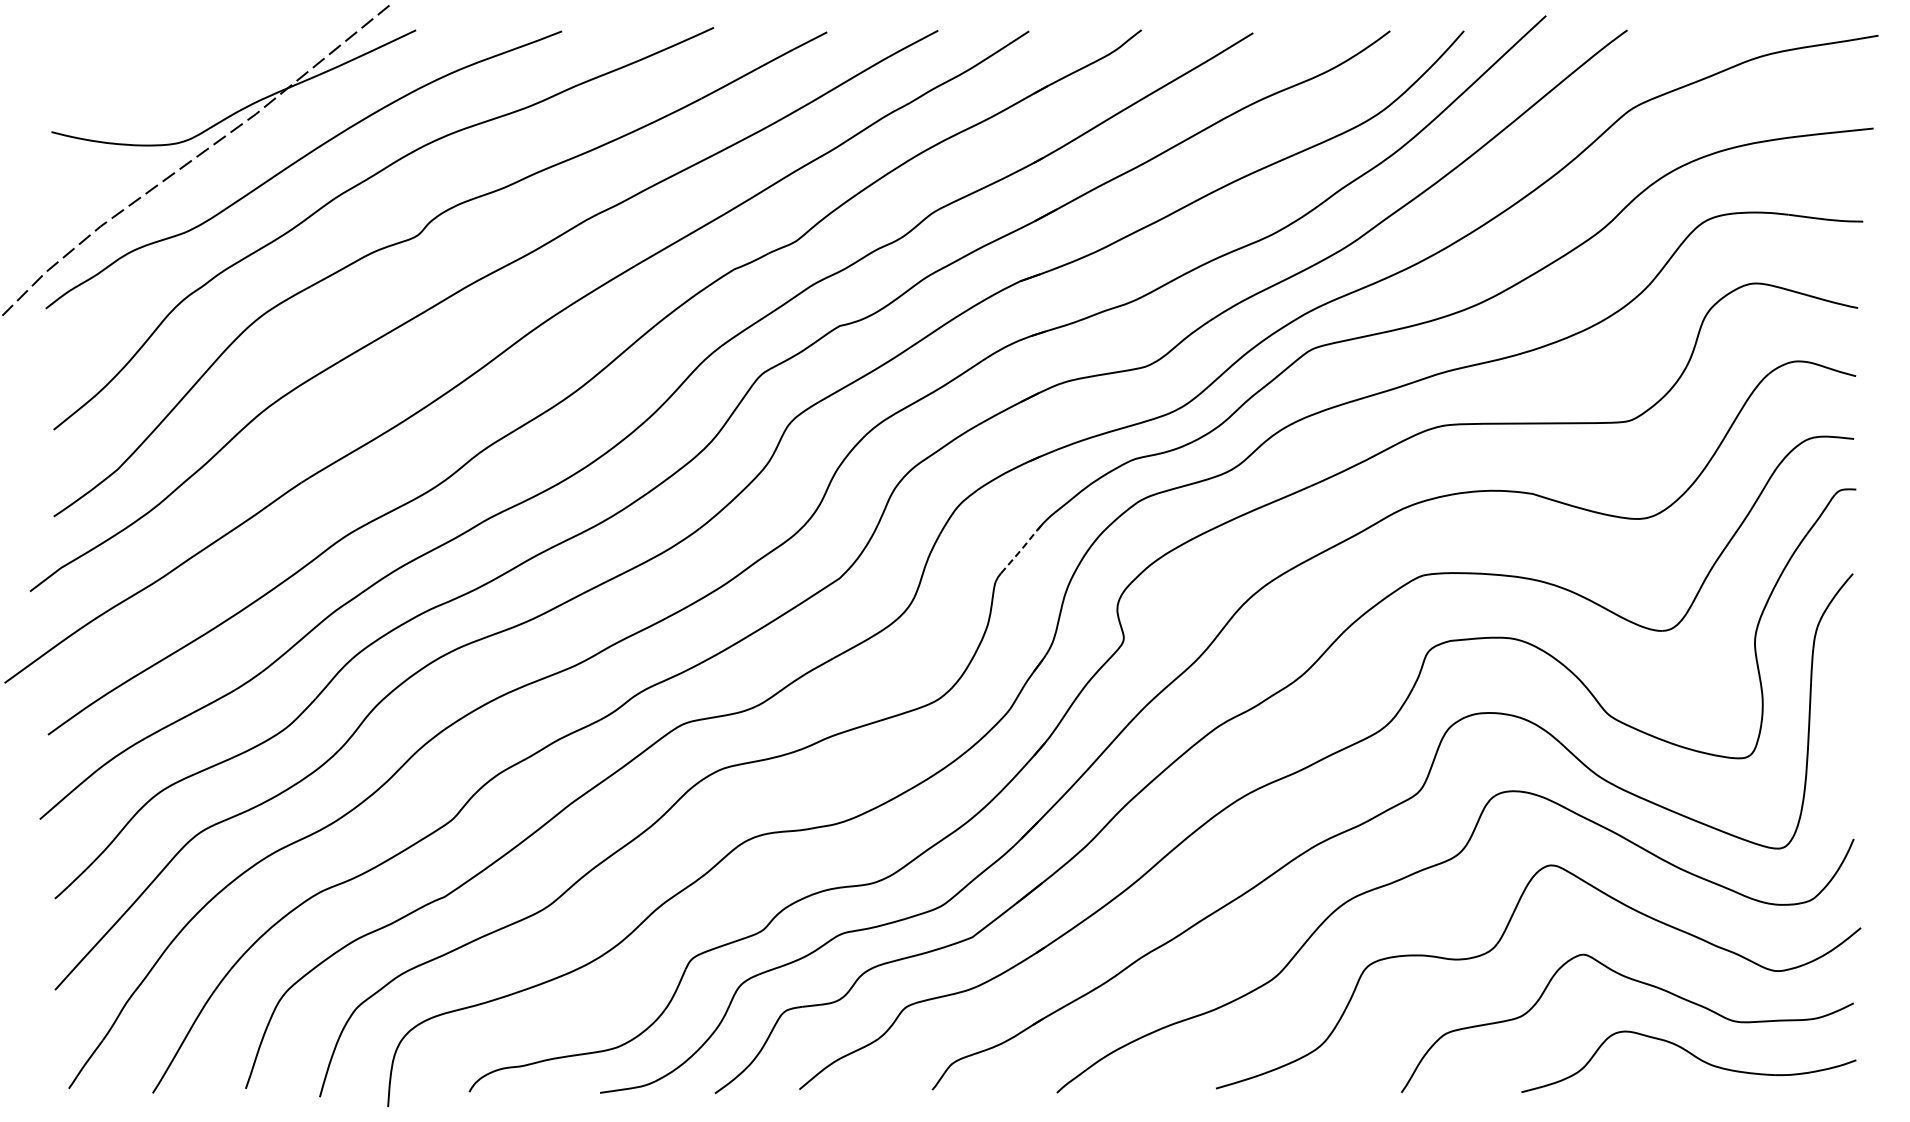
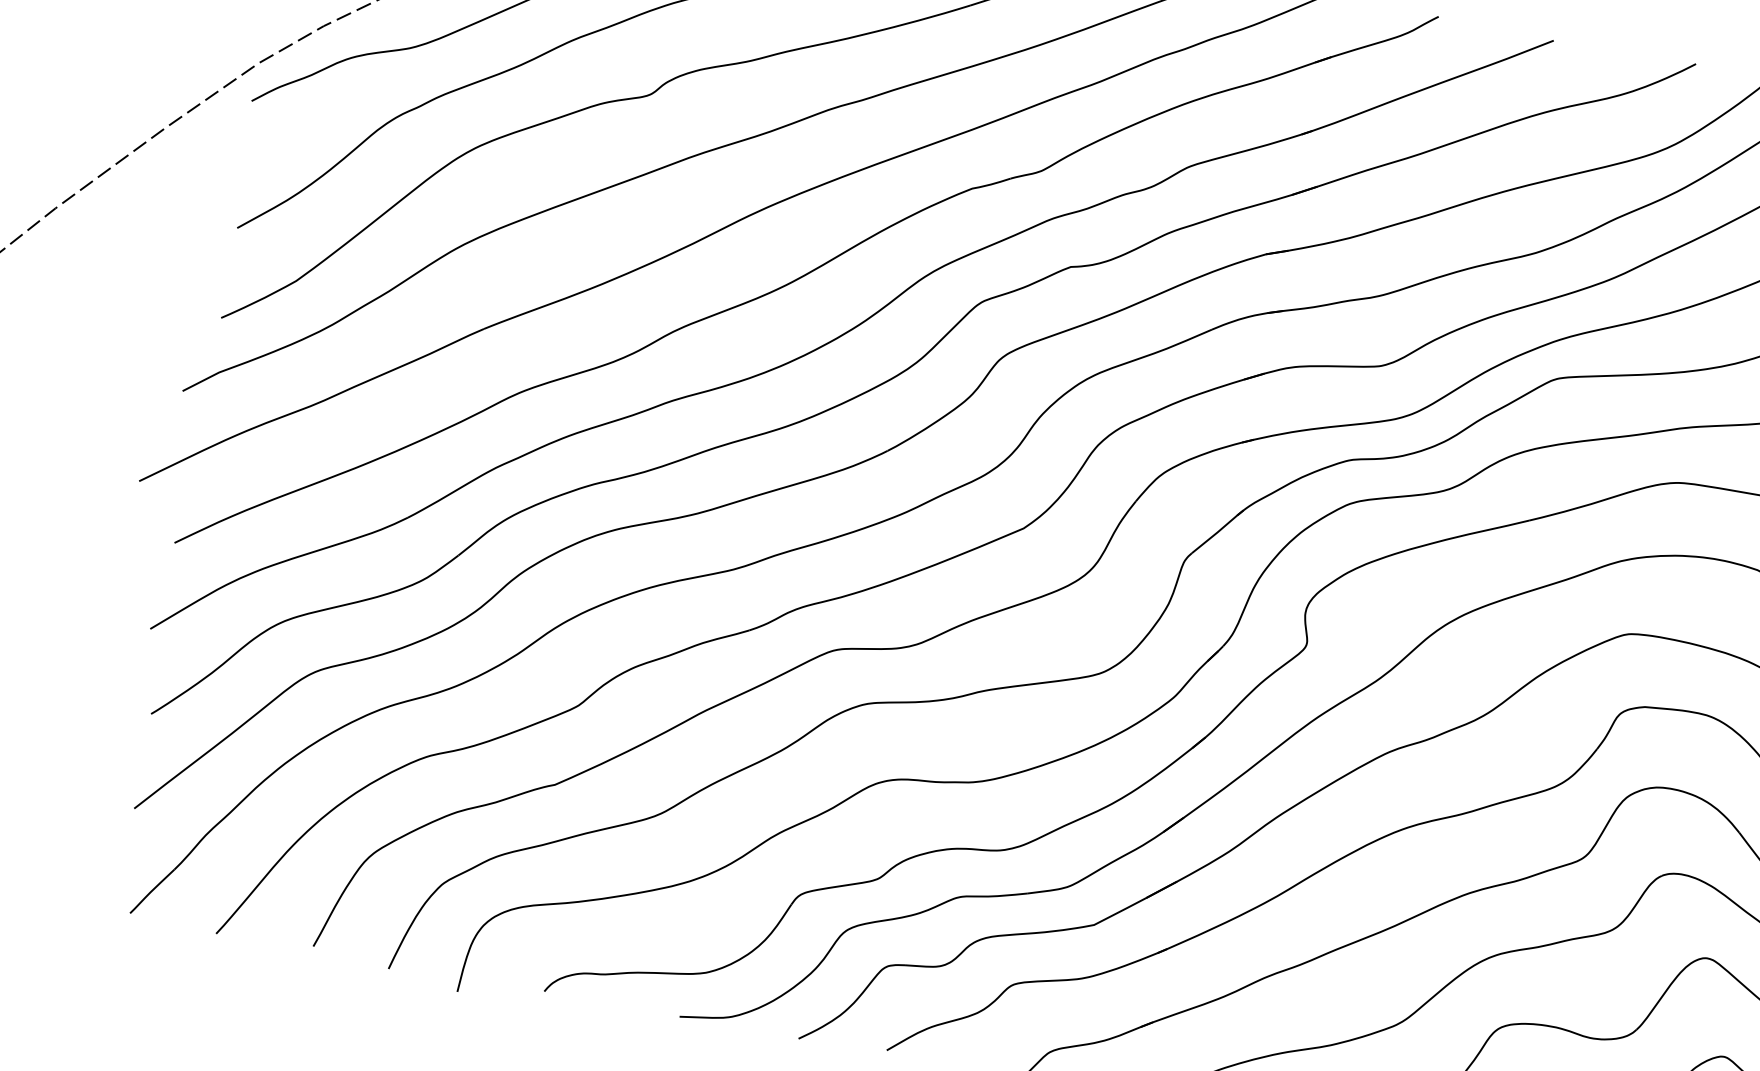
line: (1022, 548) -> (1218, 531), dashed -> solid

